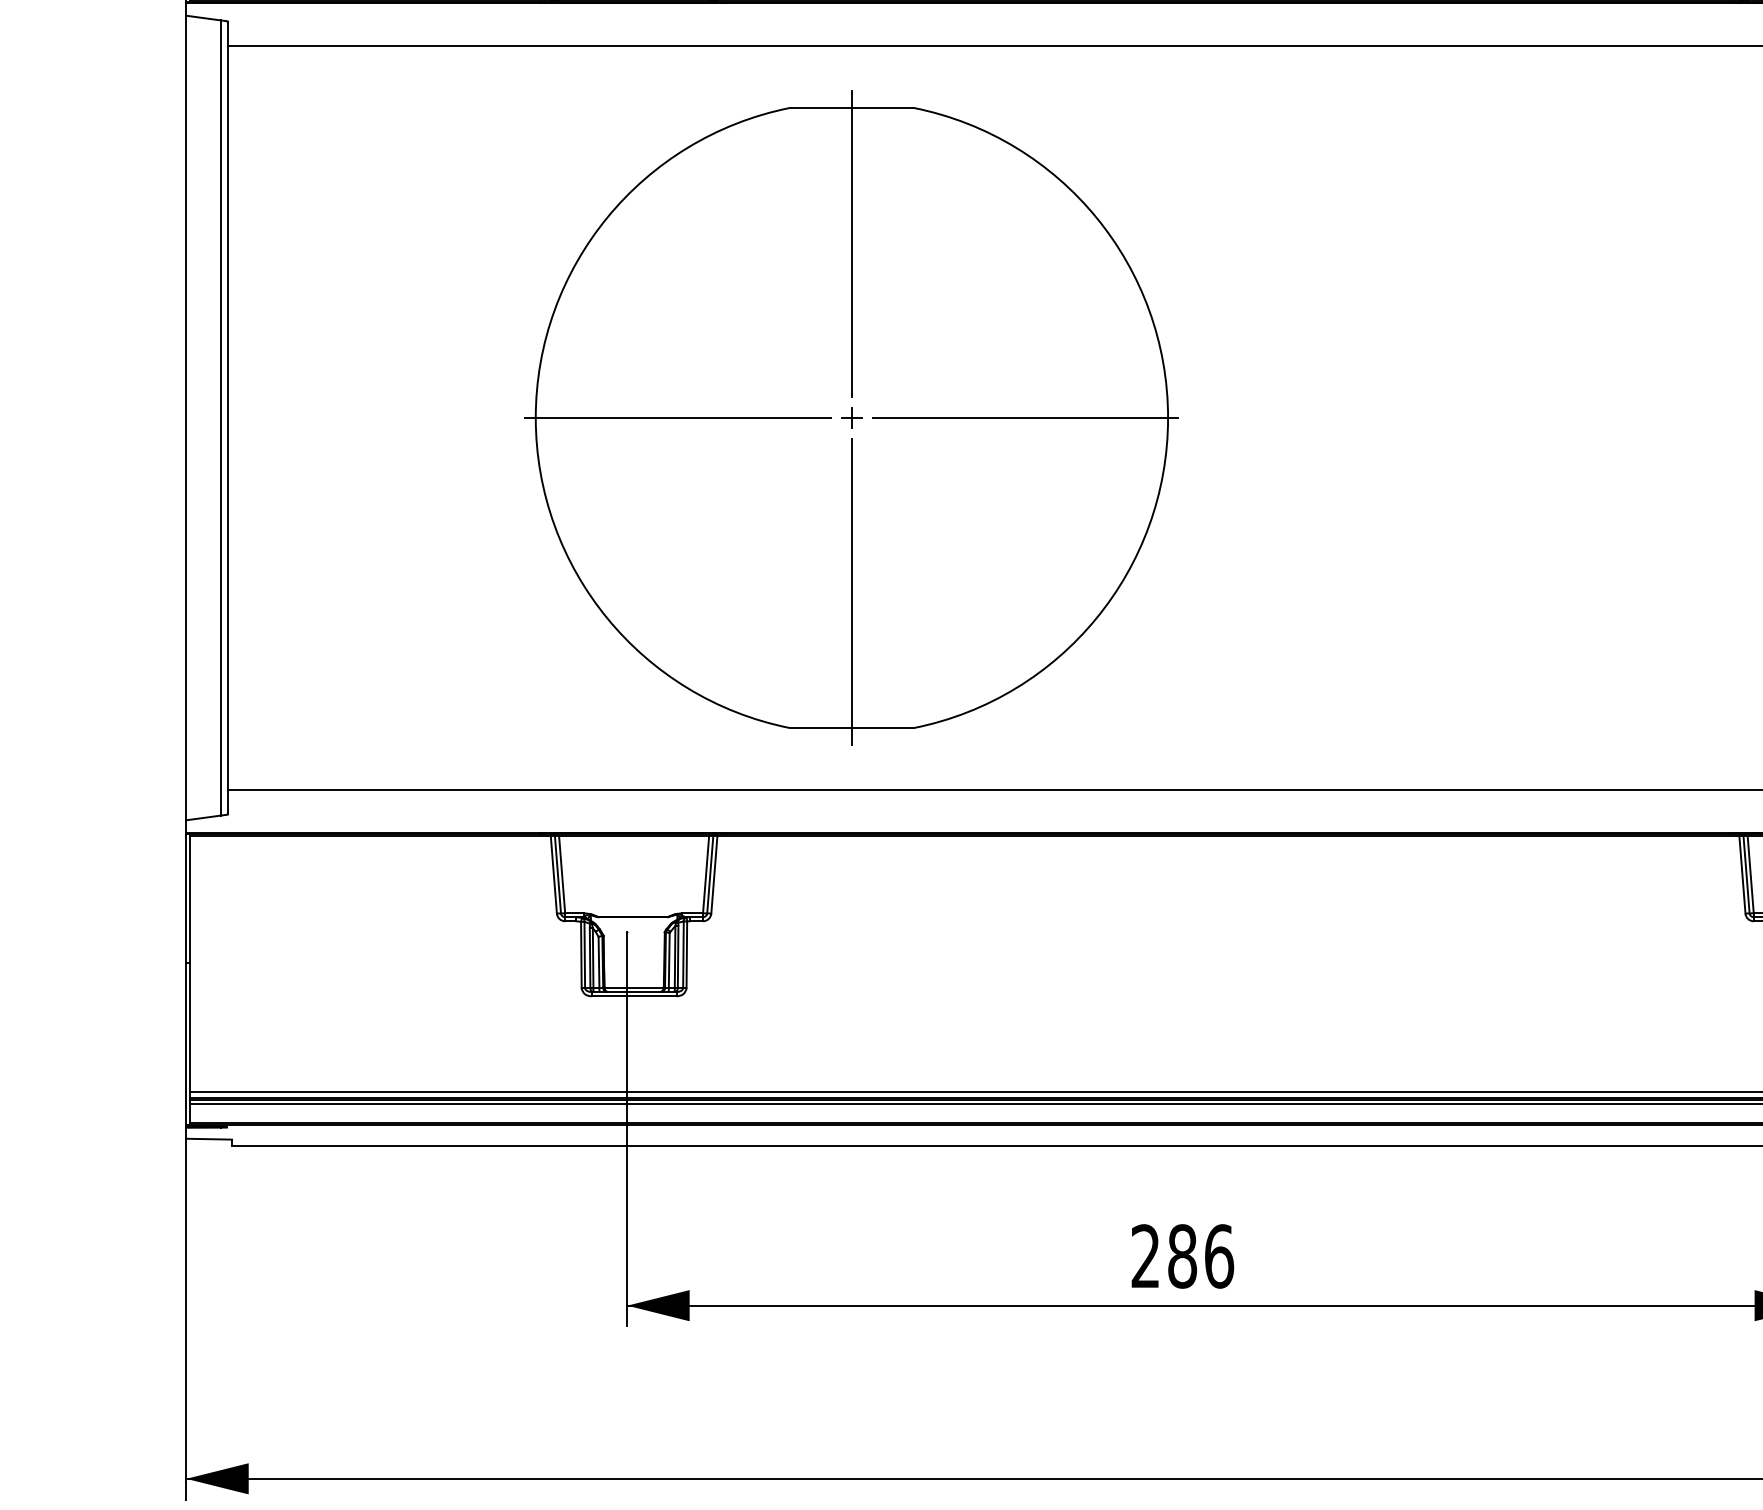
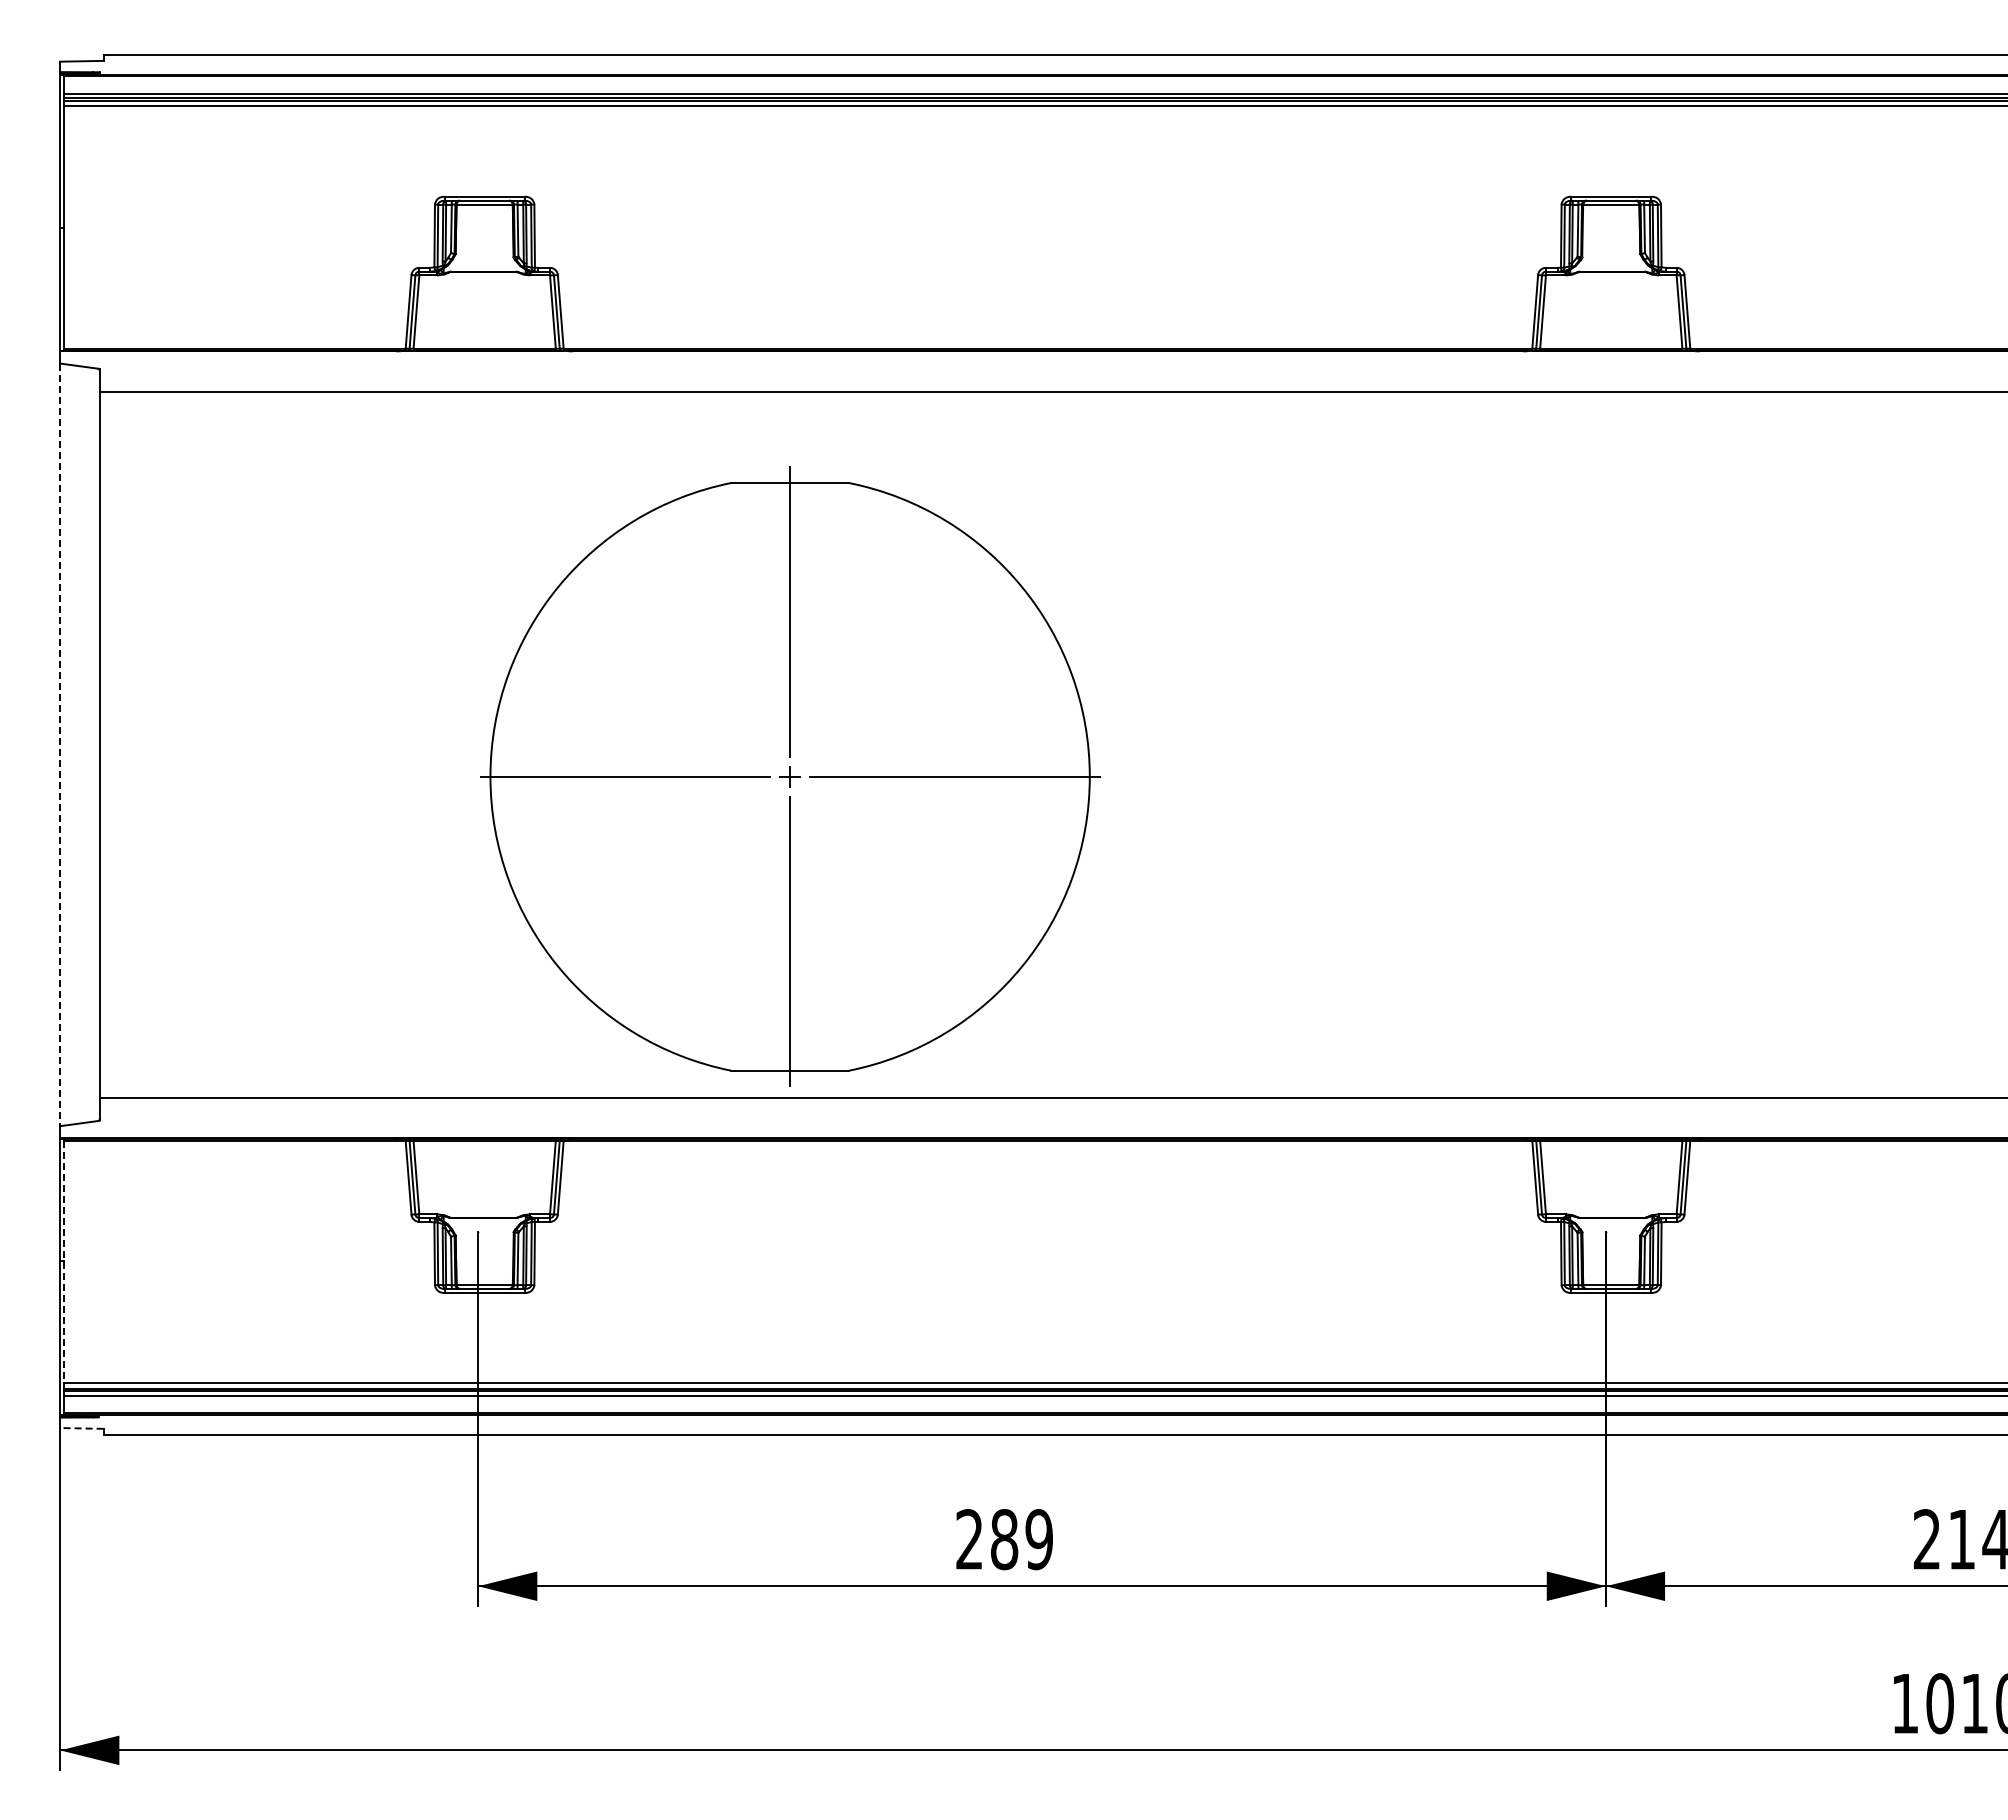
line: (221, 417) -> (93, 744), removed
part: (852, 417) -> (790, 776), moved
line: (186, 418) -> (60, 745), solid -> dashed
line: (190, 964) -> (64, 1262), solid -> dashed
line: (208, 1139) -> (81, 1428), solid -> dashed
text: (1219, 1256) -> (1039, 1539), 286 -> 289

